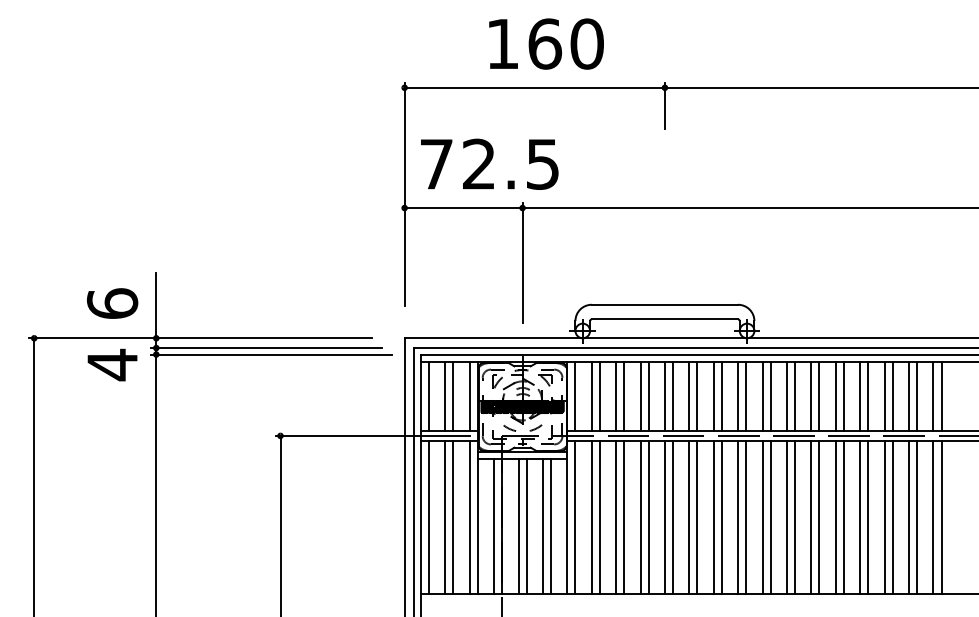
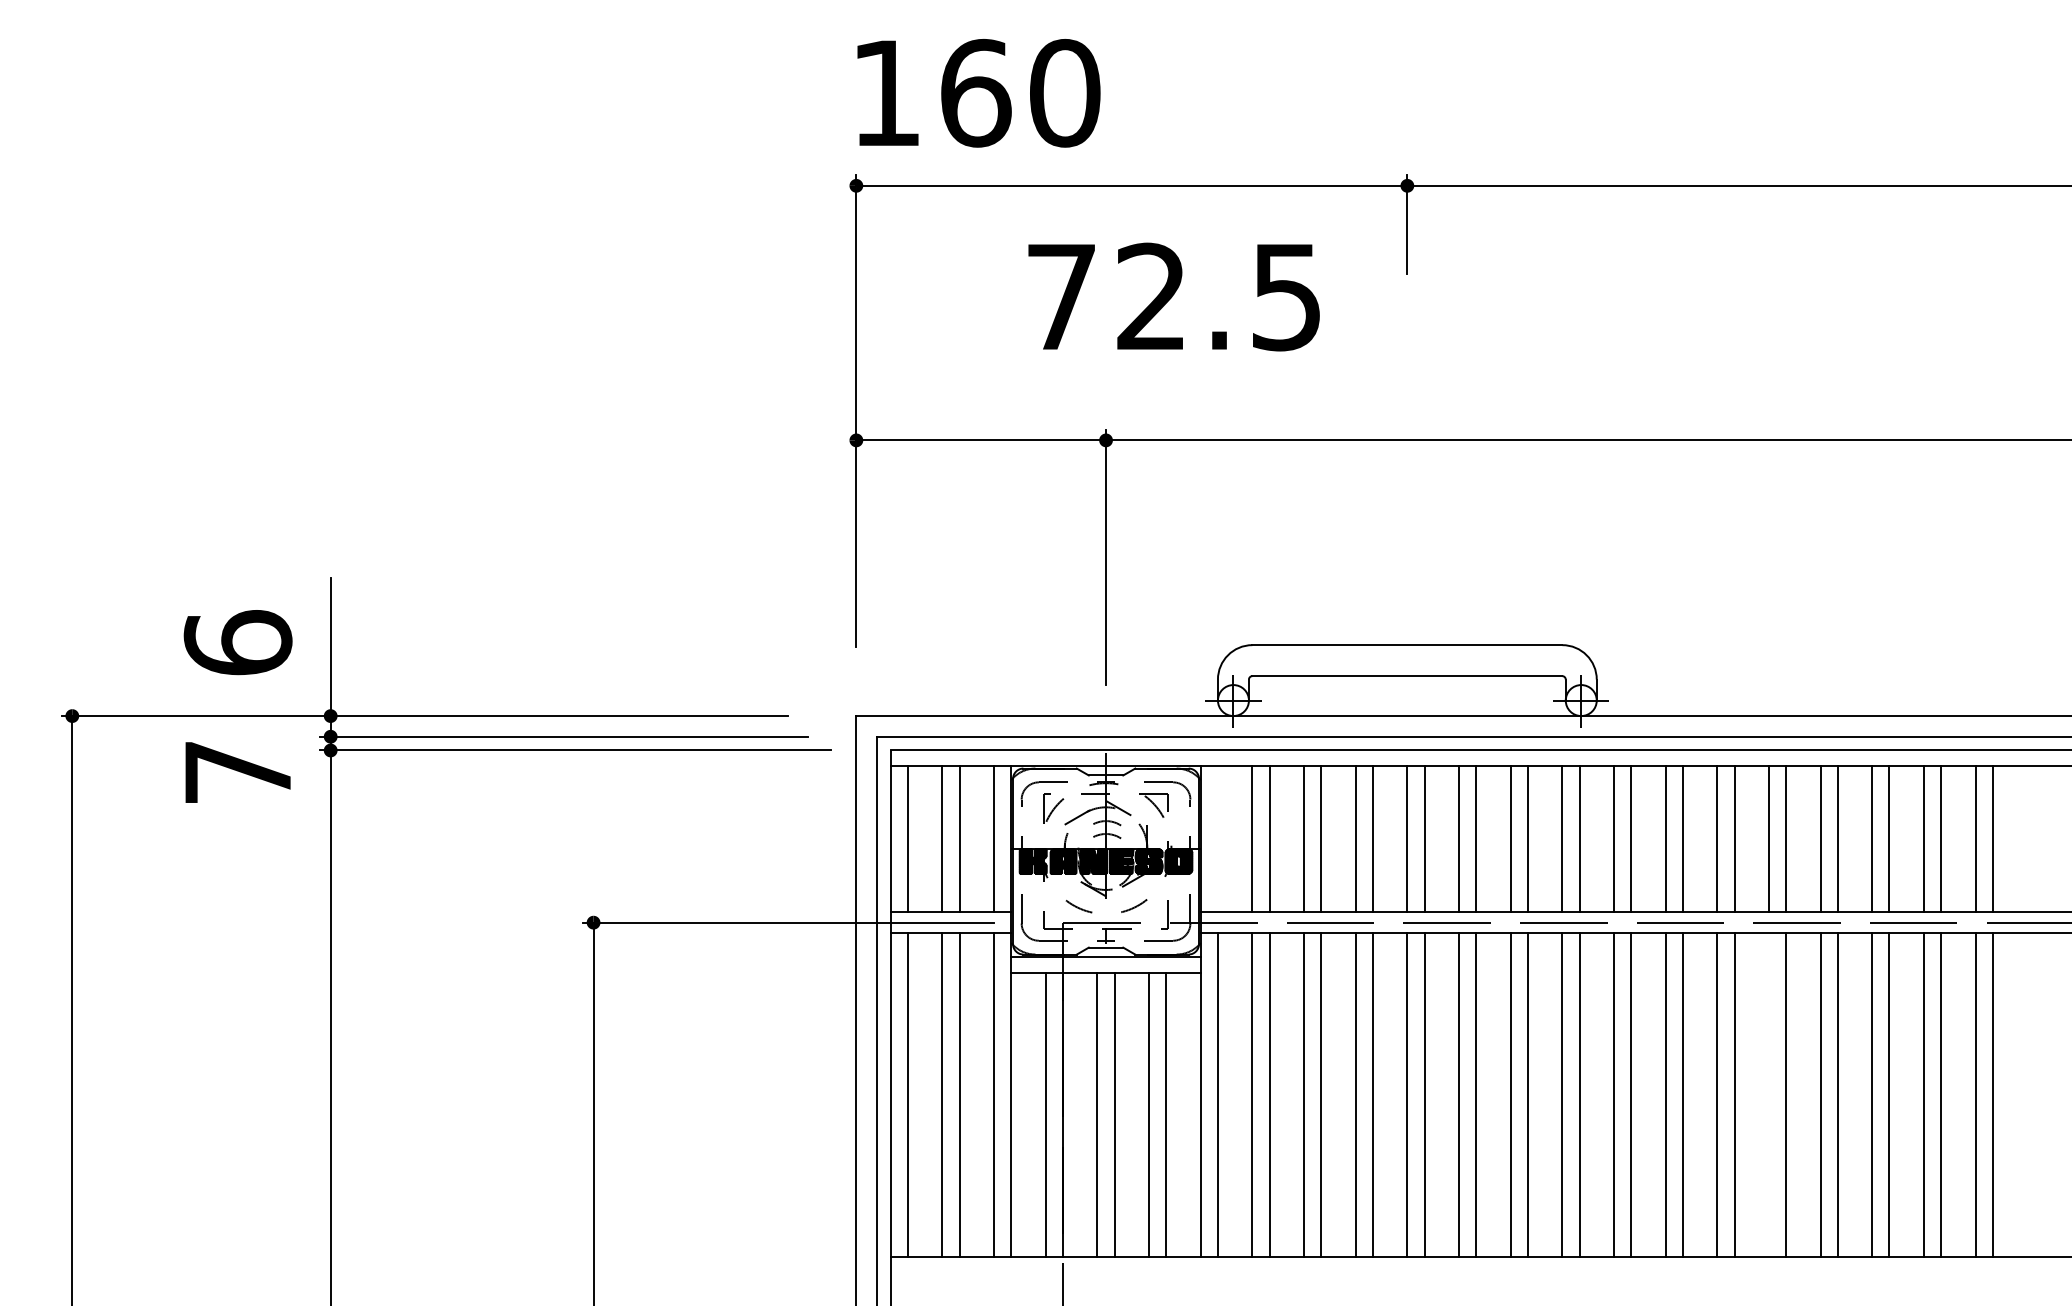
text: (546, 43) -> (978, 92), moved
text: (489, 163) -> (1173, 295), moved
text: (112, 364) -> (237, 771), 4 -> 7
line: (575, 396) -> (1218, 839), removed
line: (835, 516) -> (1768, 1093), removed

